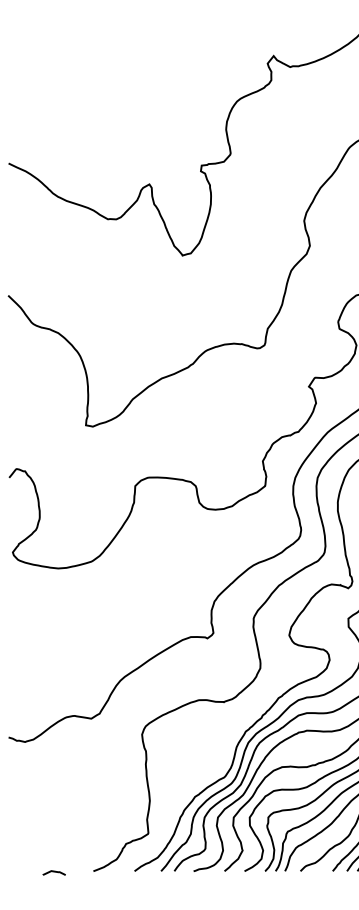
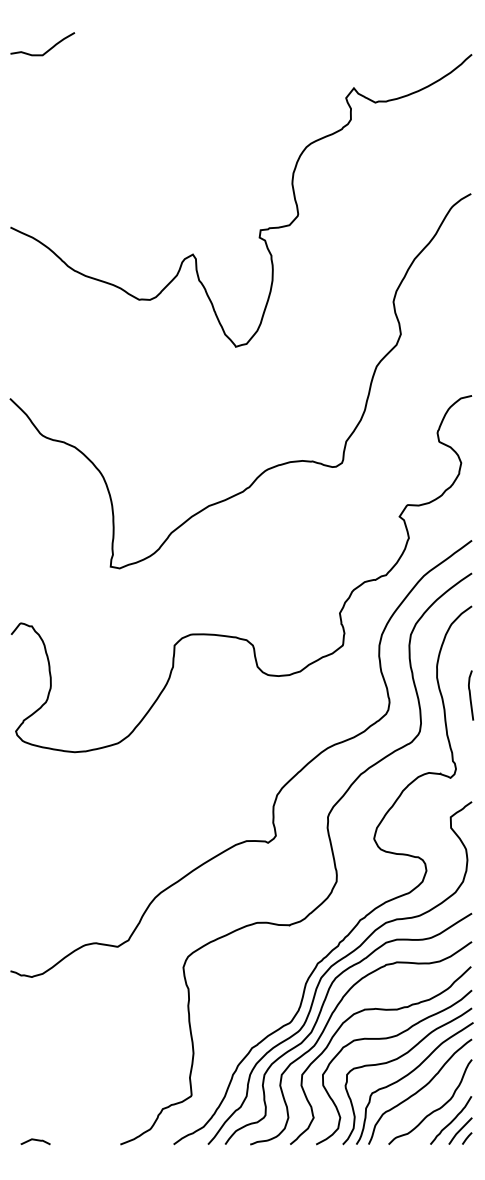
curve: (35, 27) -> (45, 51), added
curve: (54, 872) -> (35, 1140), moved

